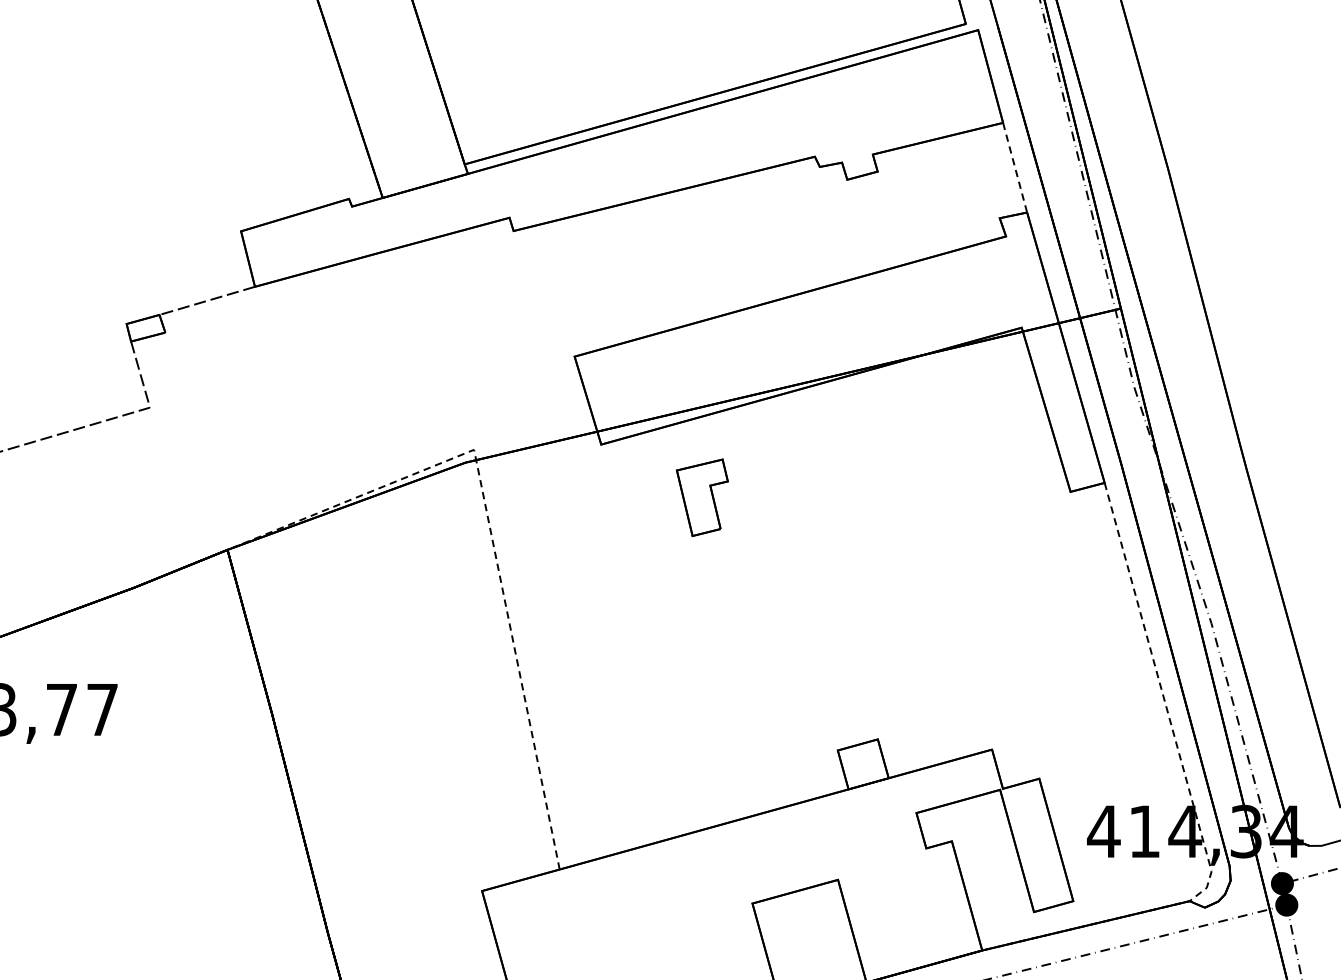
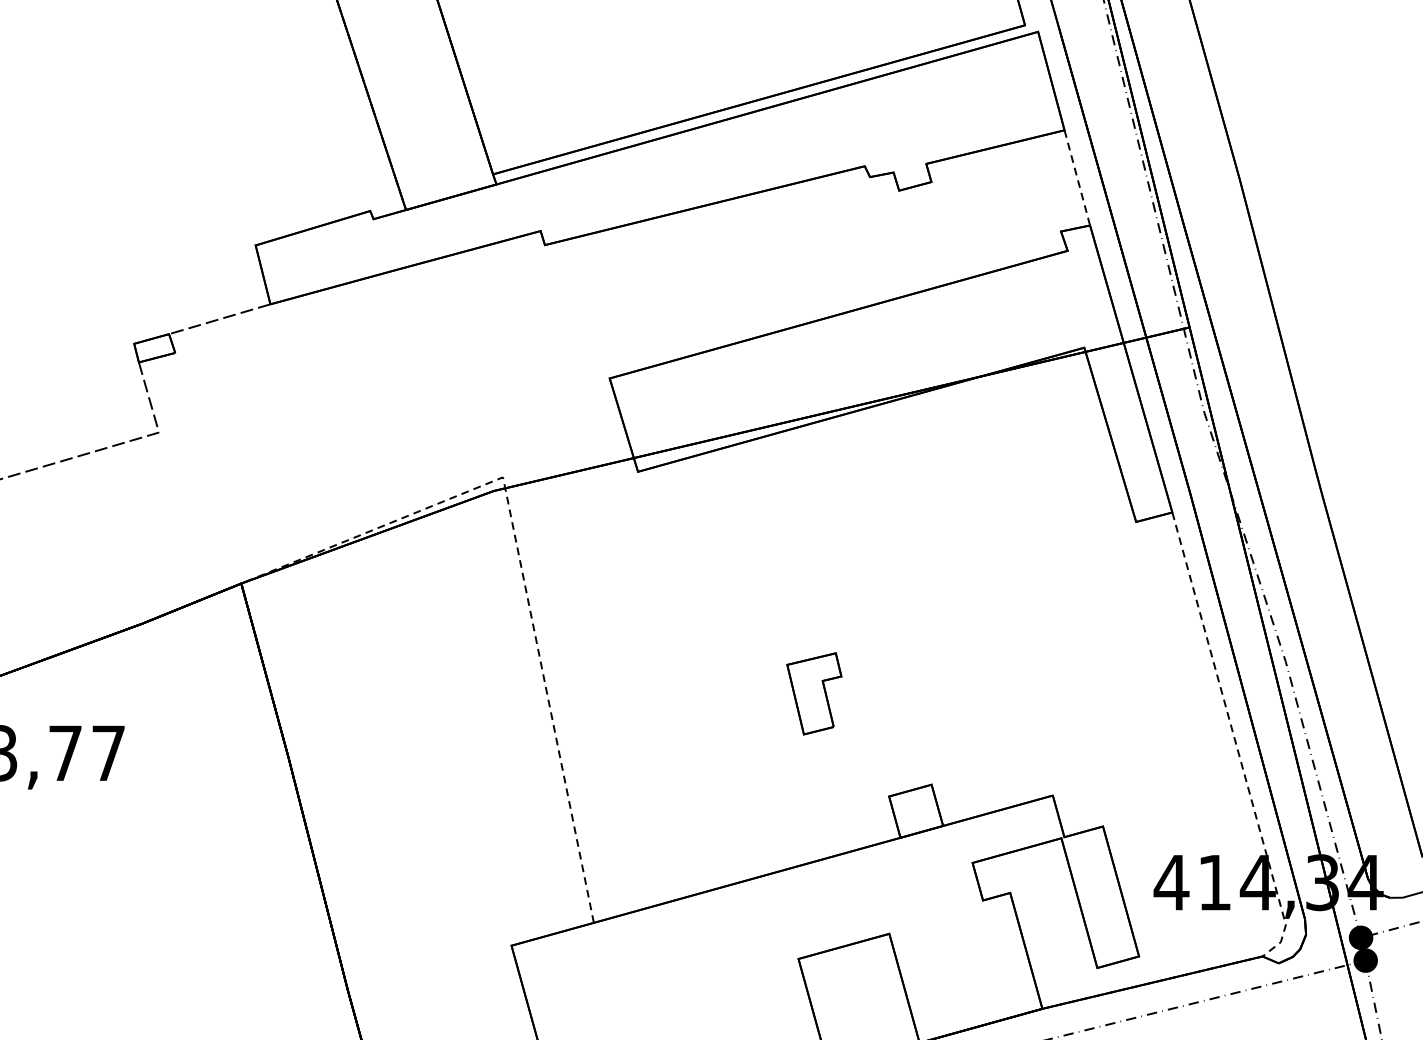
part: (701, 497) -> (813, 693), moved

